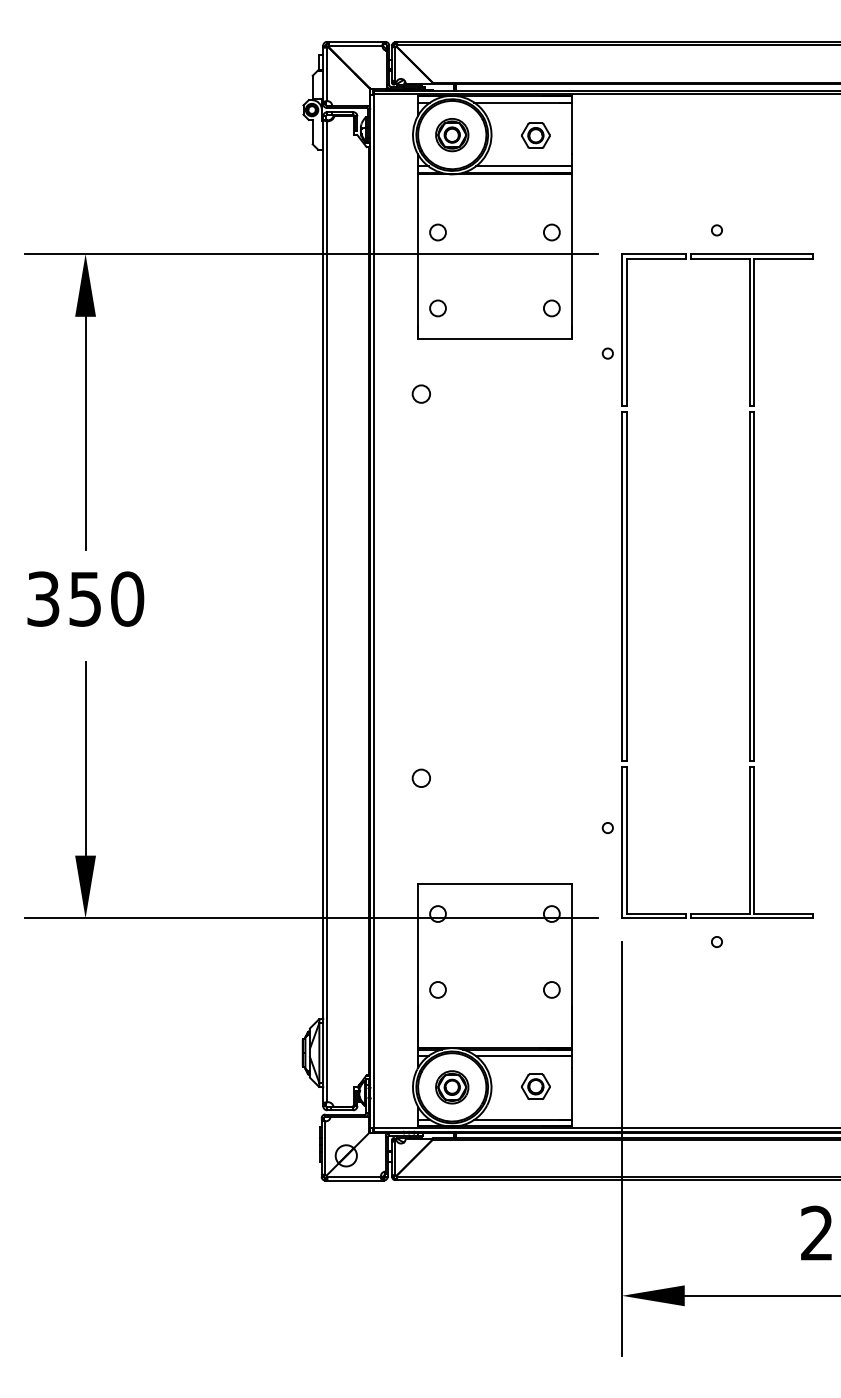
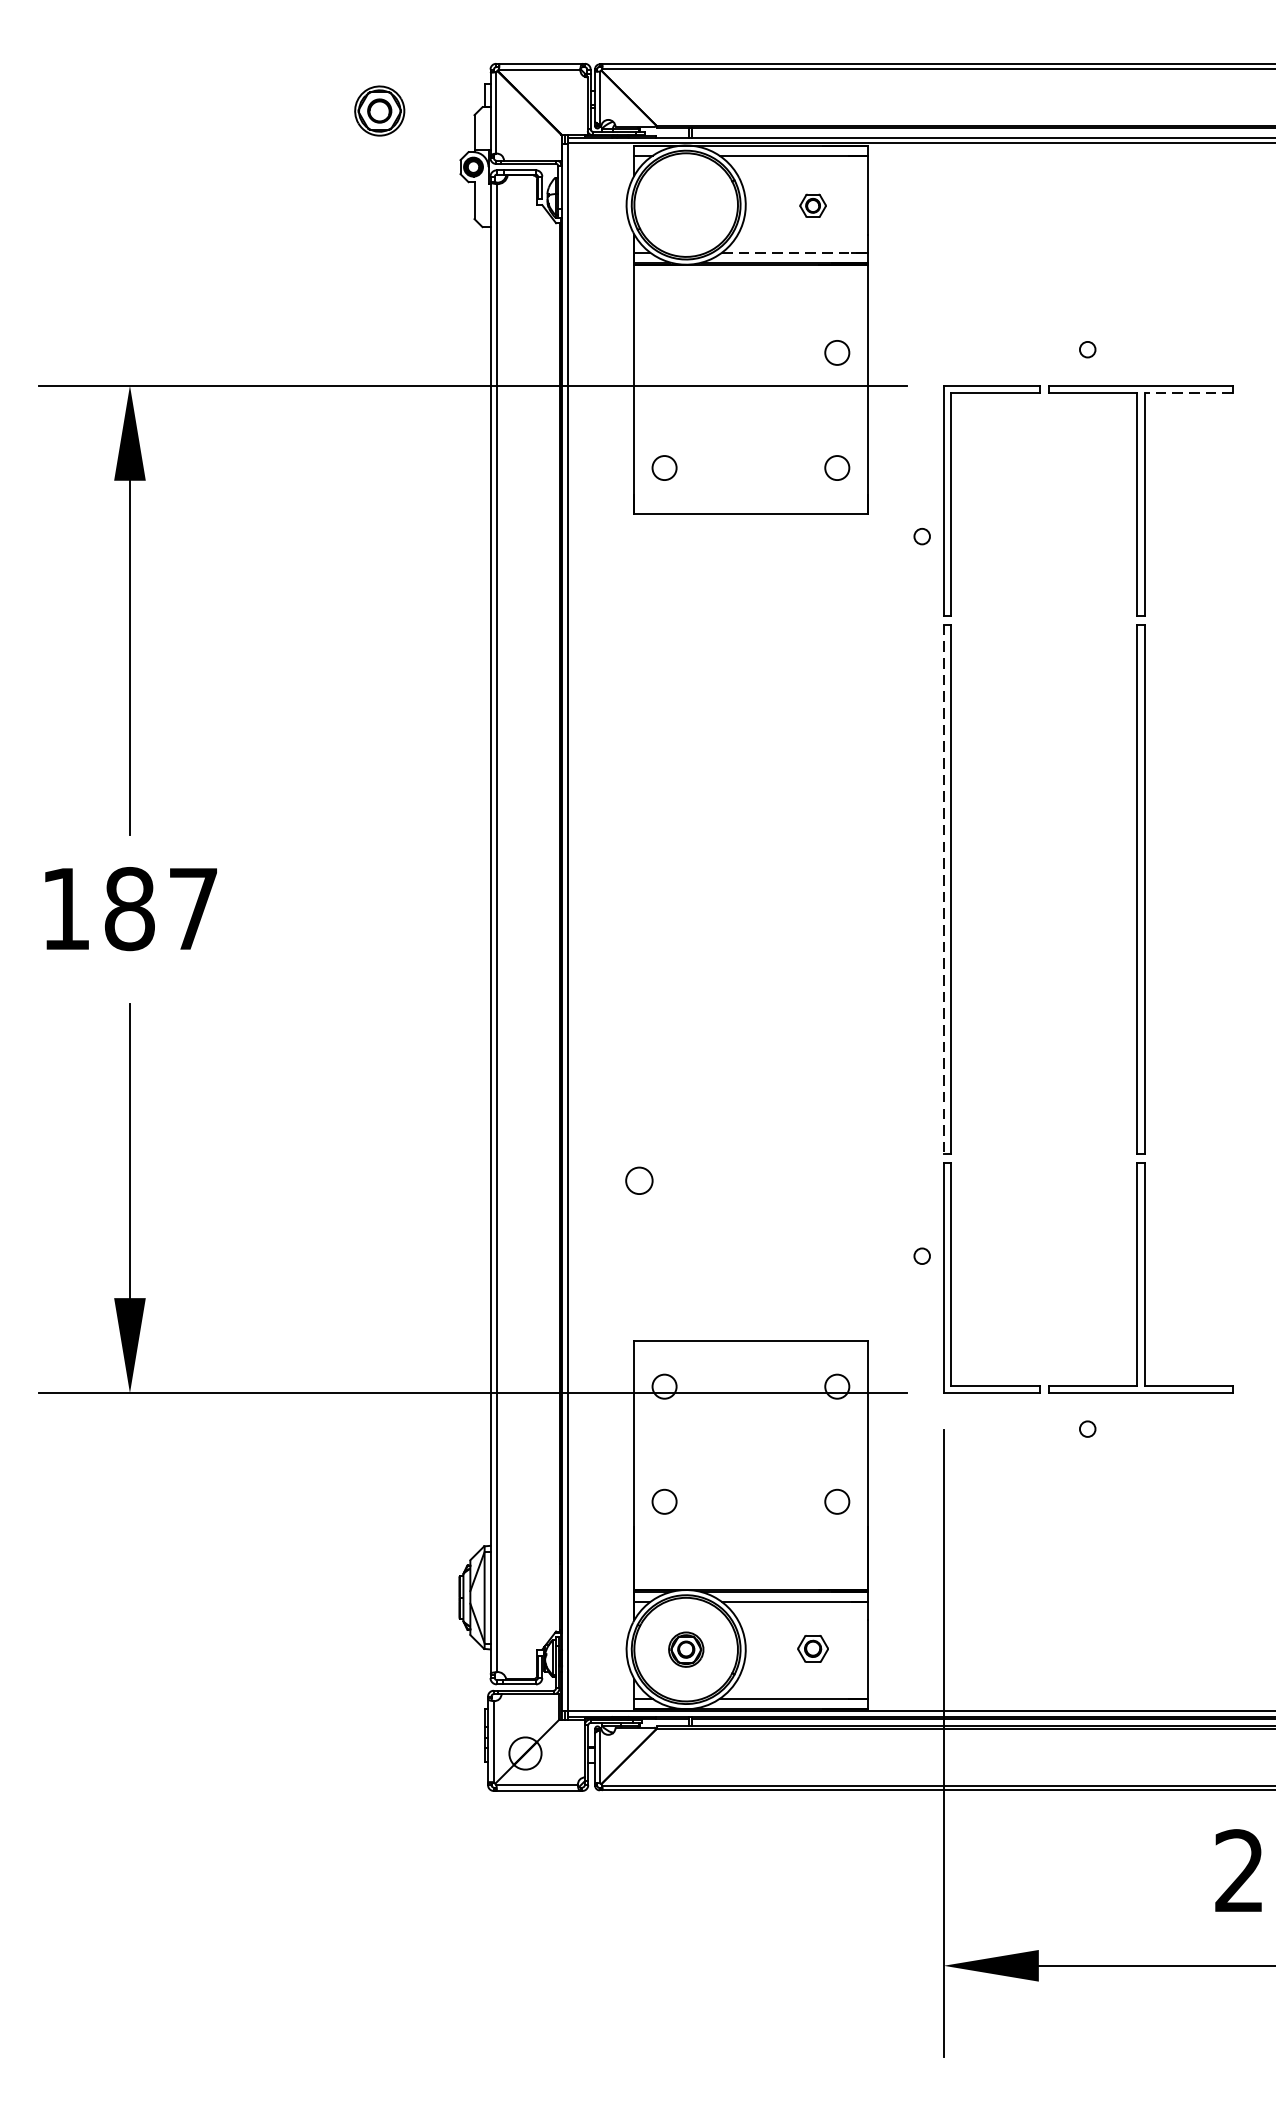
part: (452, 135) -> (380, 111), moved
part: (535, 135) -> (812, 205), size x0.6
line: (523, 166) -> (794, 252), solid -> dashed
circle: (437, 232) -> (663, 352), removed
line: (783, 258) -> (1188, 392), solid -> dashed
circle: (420, 393) -> (638, 597), removed
line: (622, 586) -> (944, 889), solid -> dashed
text: (85, 598) -> (129, 908), 350 -> 187
part: (535, 1086) -> (812, 1648), size x0.7
part: (452, 1087) -> (686, 1649), size x0.7

